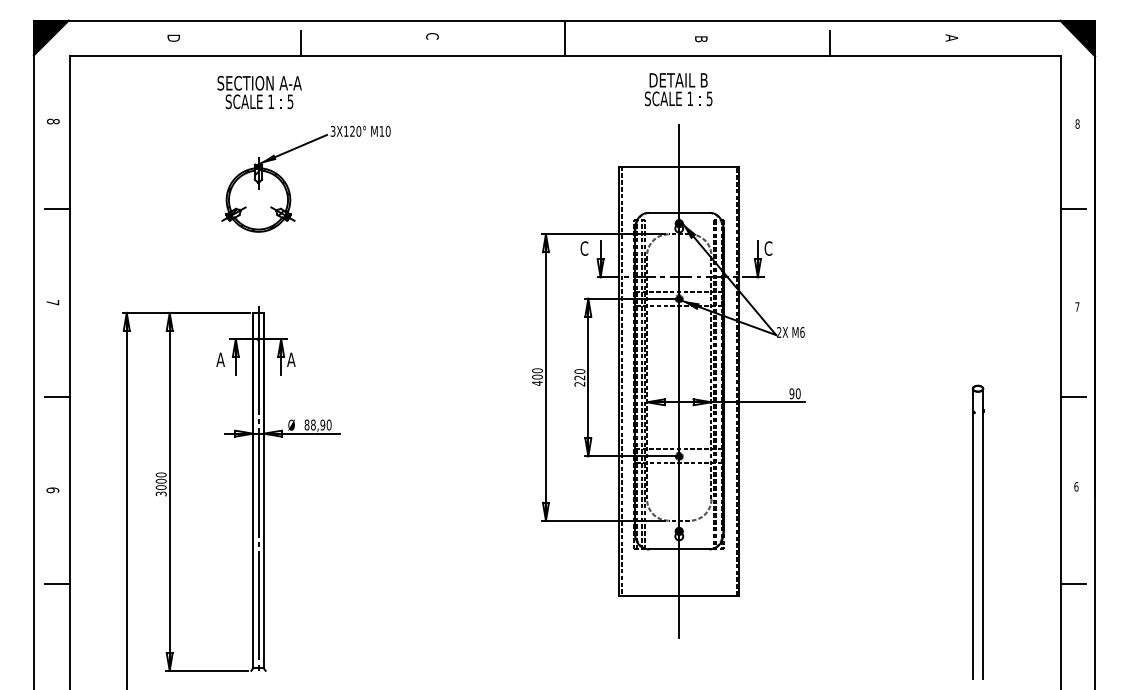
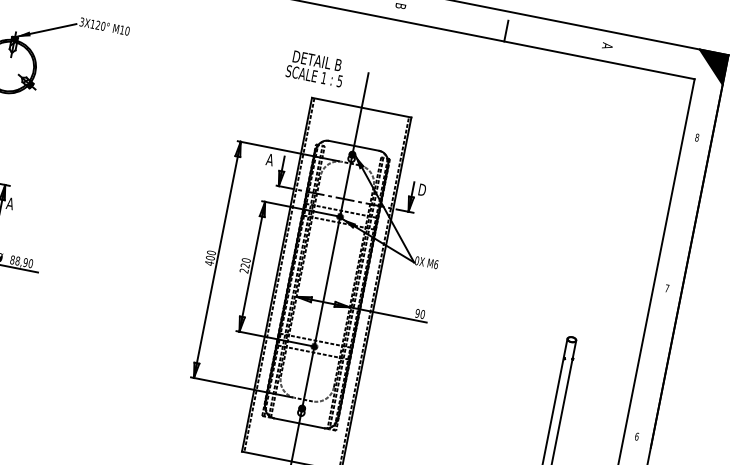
text: (678, 89) -> (315, 68), moved
line: (1073, 209) -> (679, 207), removed
text: (584, 248) -> (270, 159), C -> A
text: (768, 248) -> (421, 189), C -> D
text: (779, 332) -> (417, 260), 2X -> 0X
line: (1073, 396) -> (649, 361), removed

